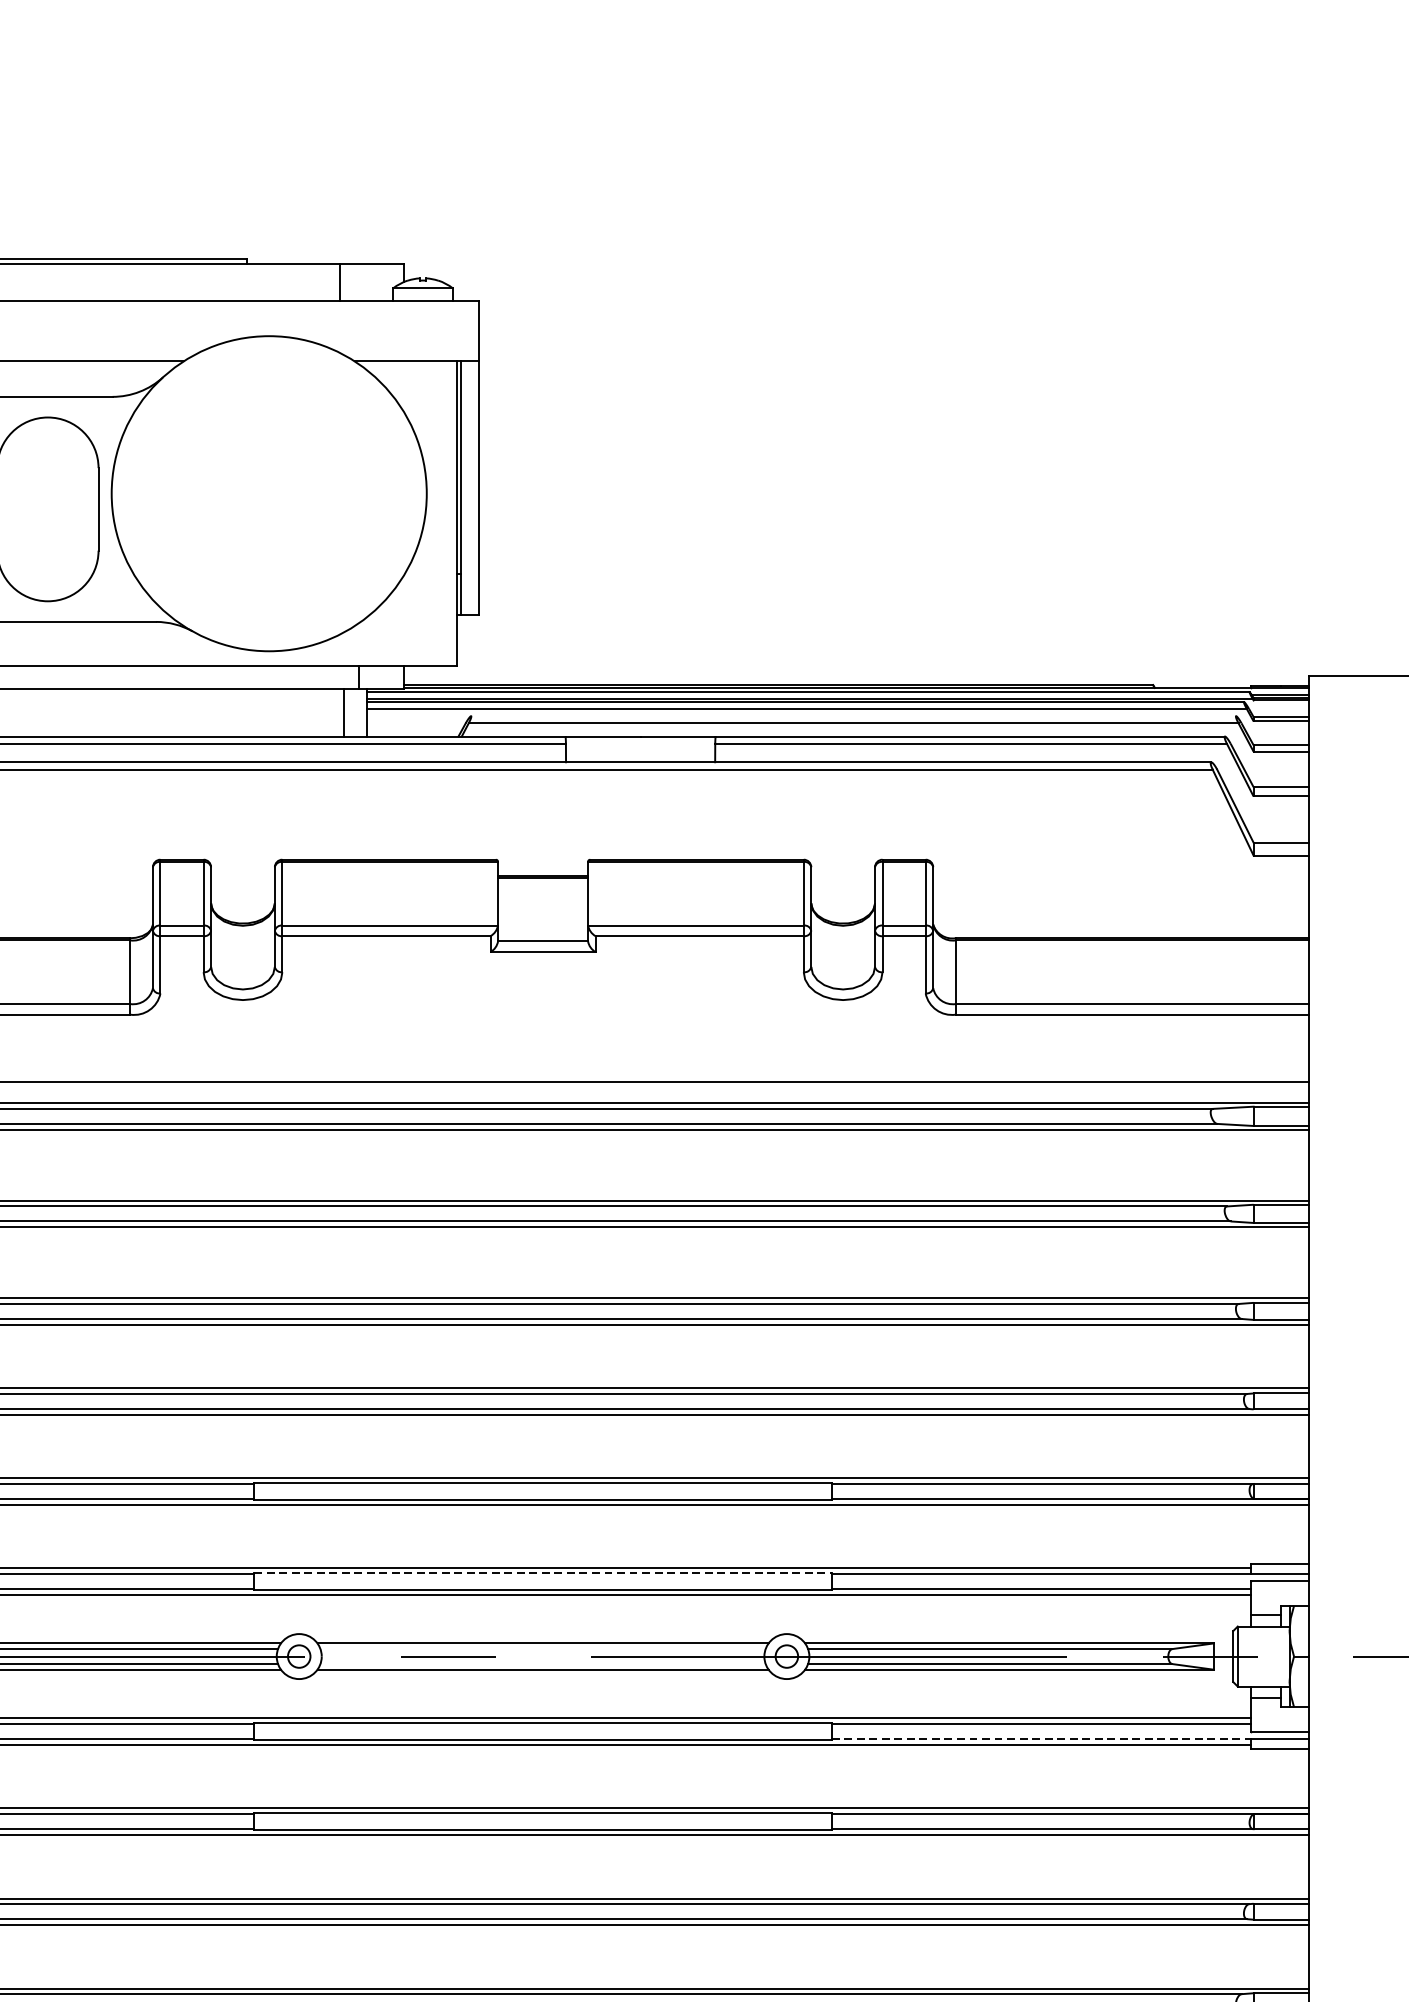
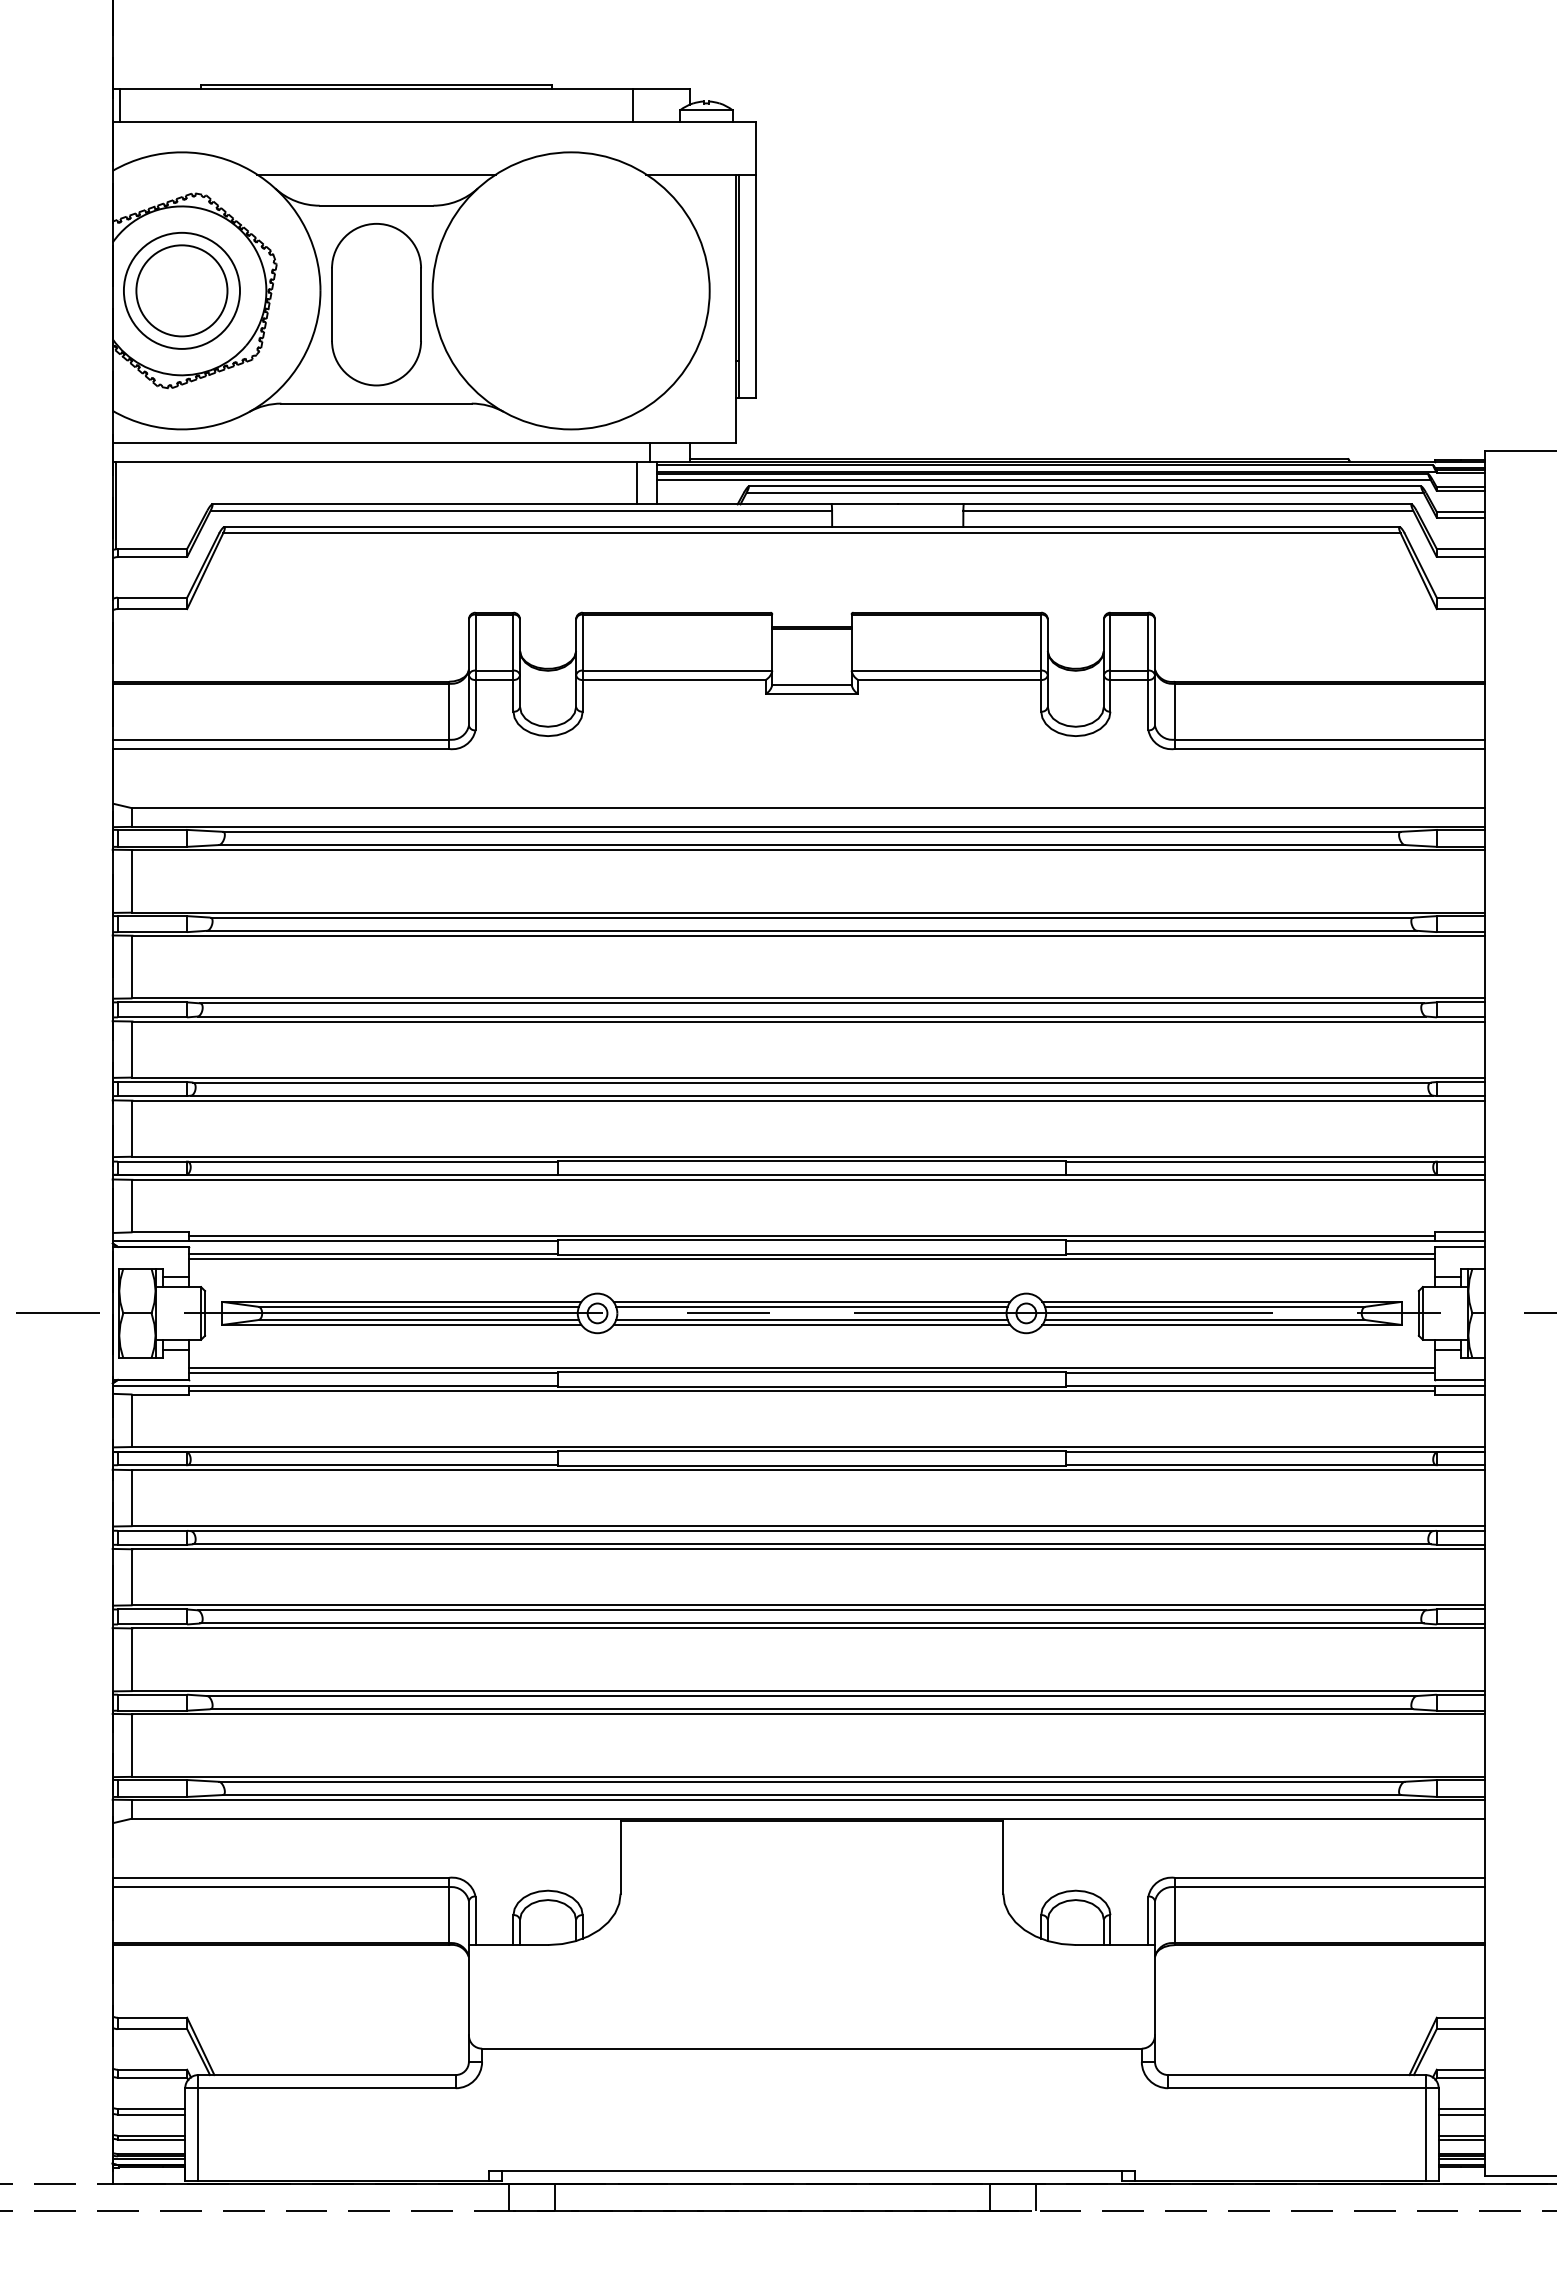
line: (852, 716) -> (1084, 486), added
line: (542, 1573) -> (811, 1240), dashed -> solid
line: (542, 1648) -> (811, 1306), added
line: (542, 1664) -> (811, 1320), added
line: (1041, 1738) -> (1250, 1385), dashed -> solid

